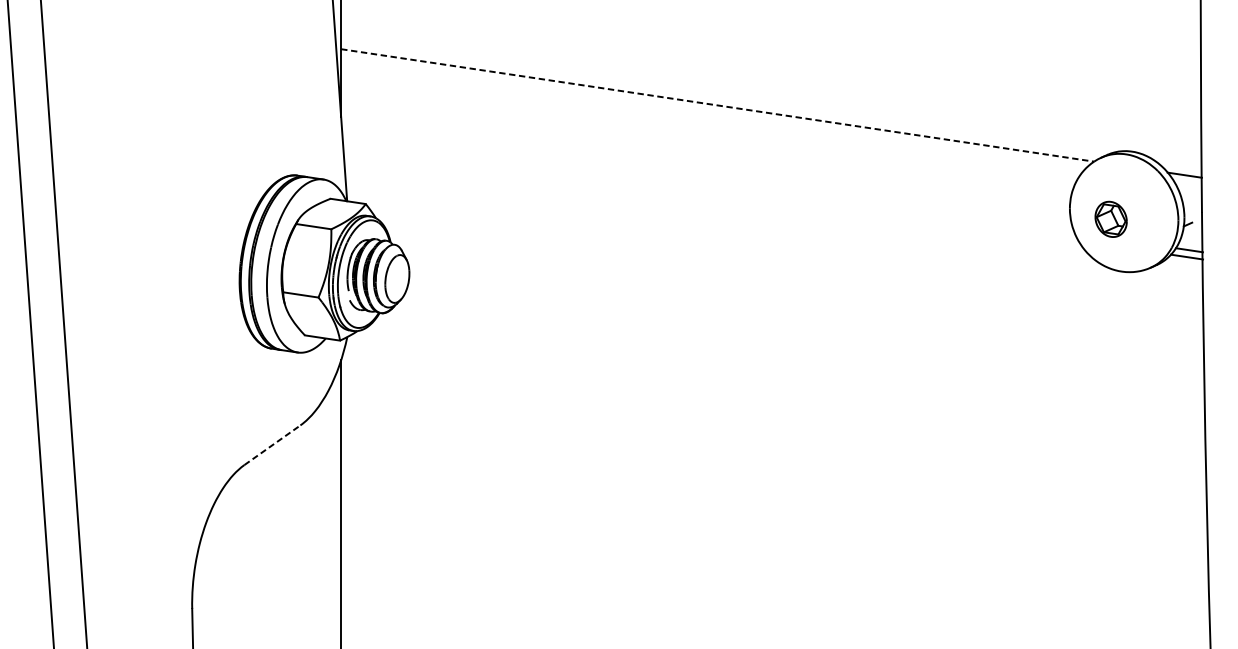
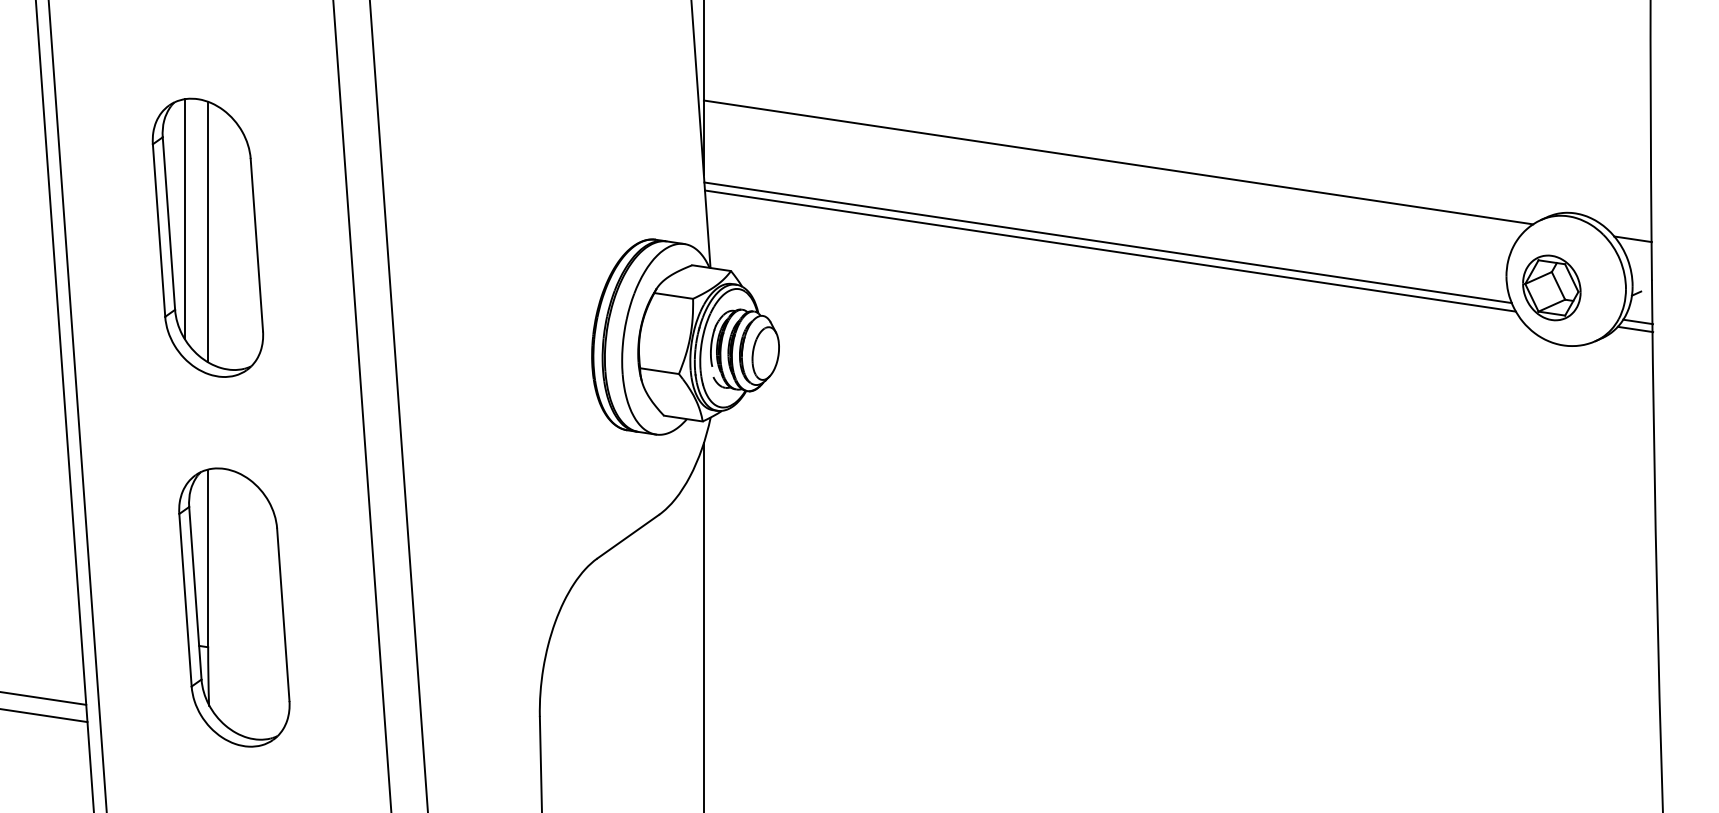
line: (718, 105) -> (1119, 162), dashed -> solid
line: (707, 178) -> (1107, 242), added
line: (710, 185) -> (1110, 250), added
part: (1110, 218) -> (1551, 287), size x1.67
line: (272, 445) -> (628, 536), dashed -> solid

